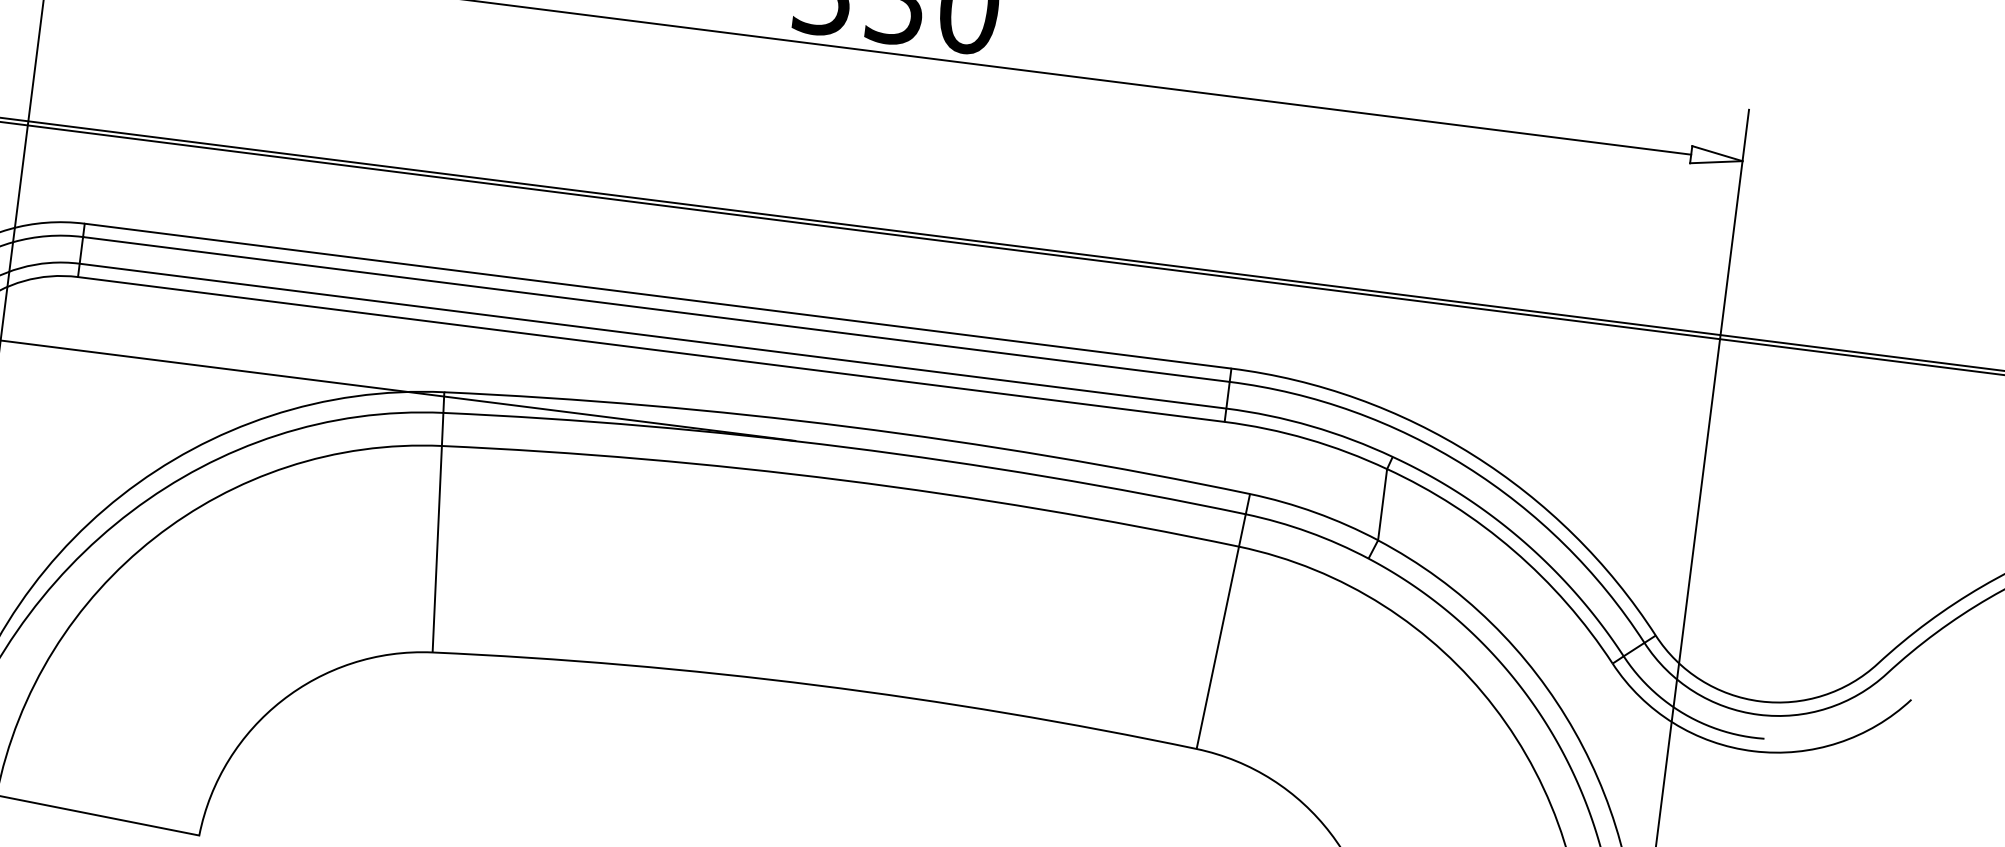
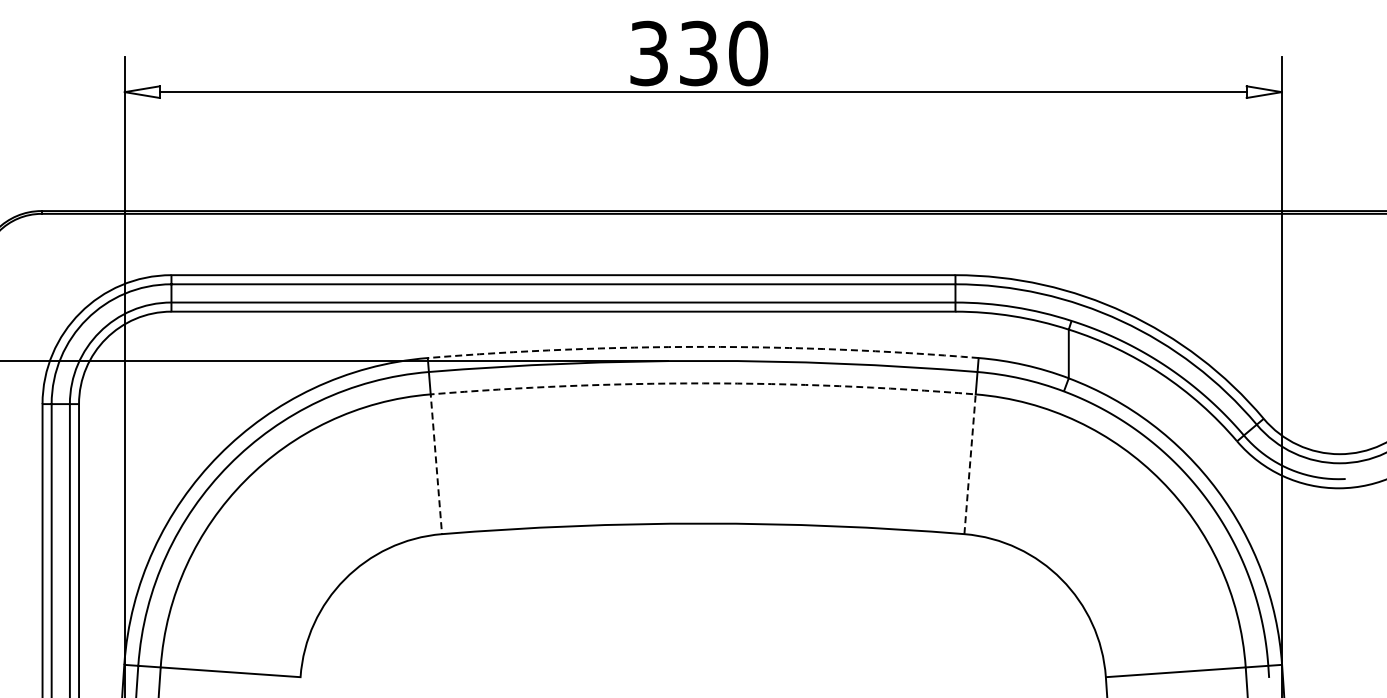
line: (849, 426) -> (703, 346), solid -> dashed
line: (842, 480) -> (703, 383), solid -> dashed

